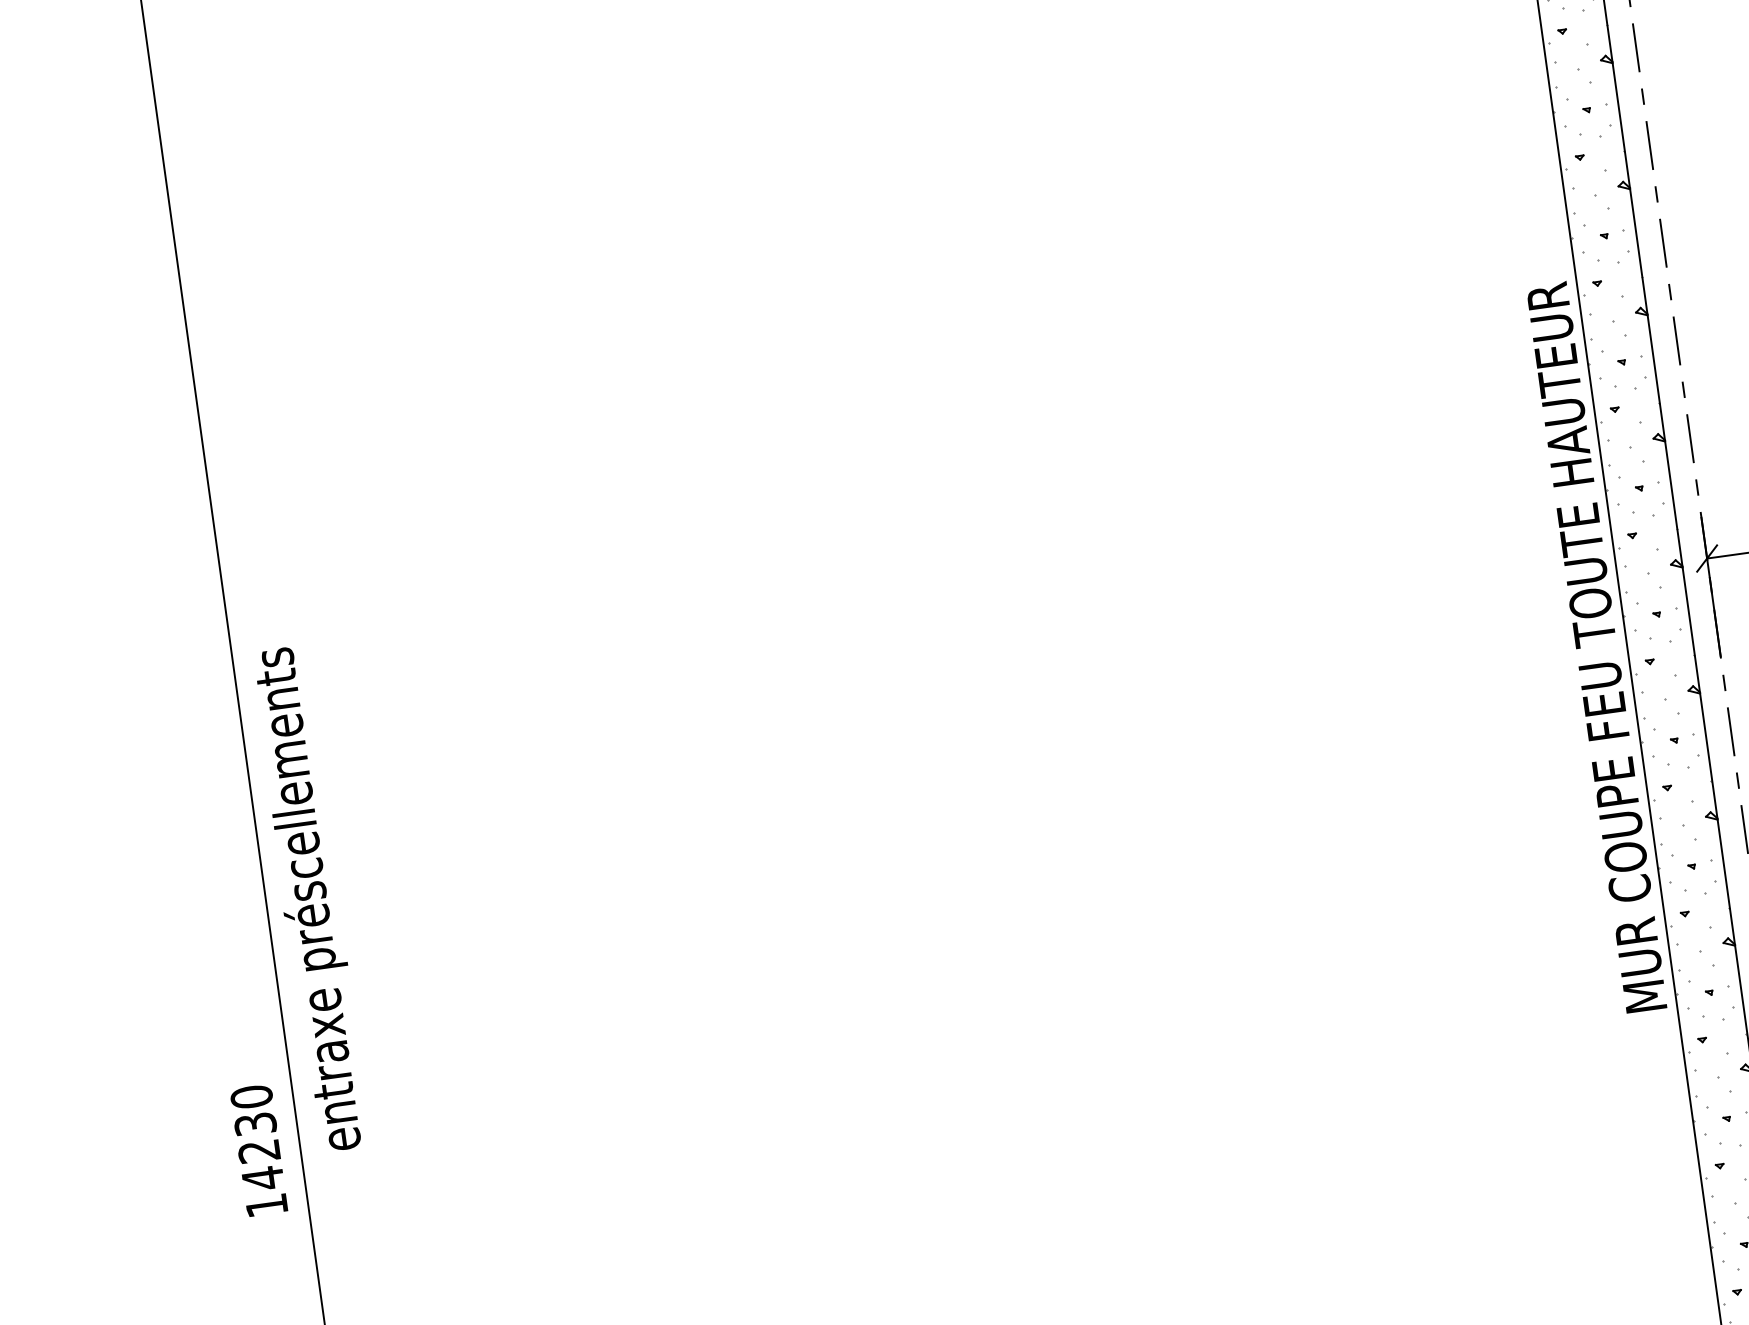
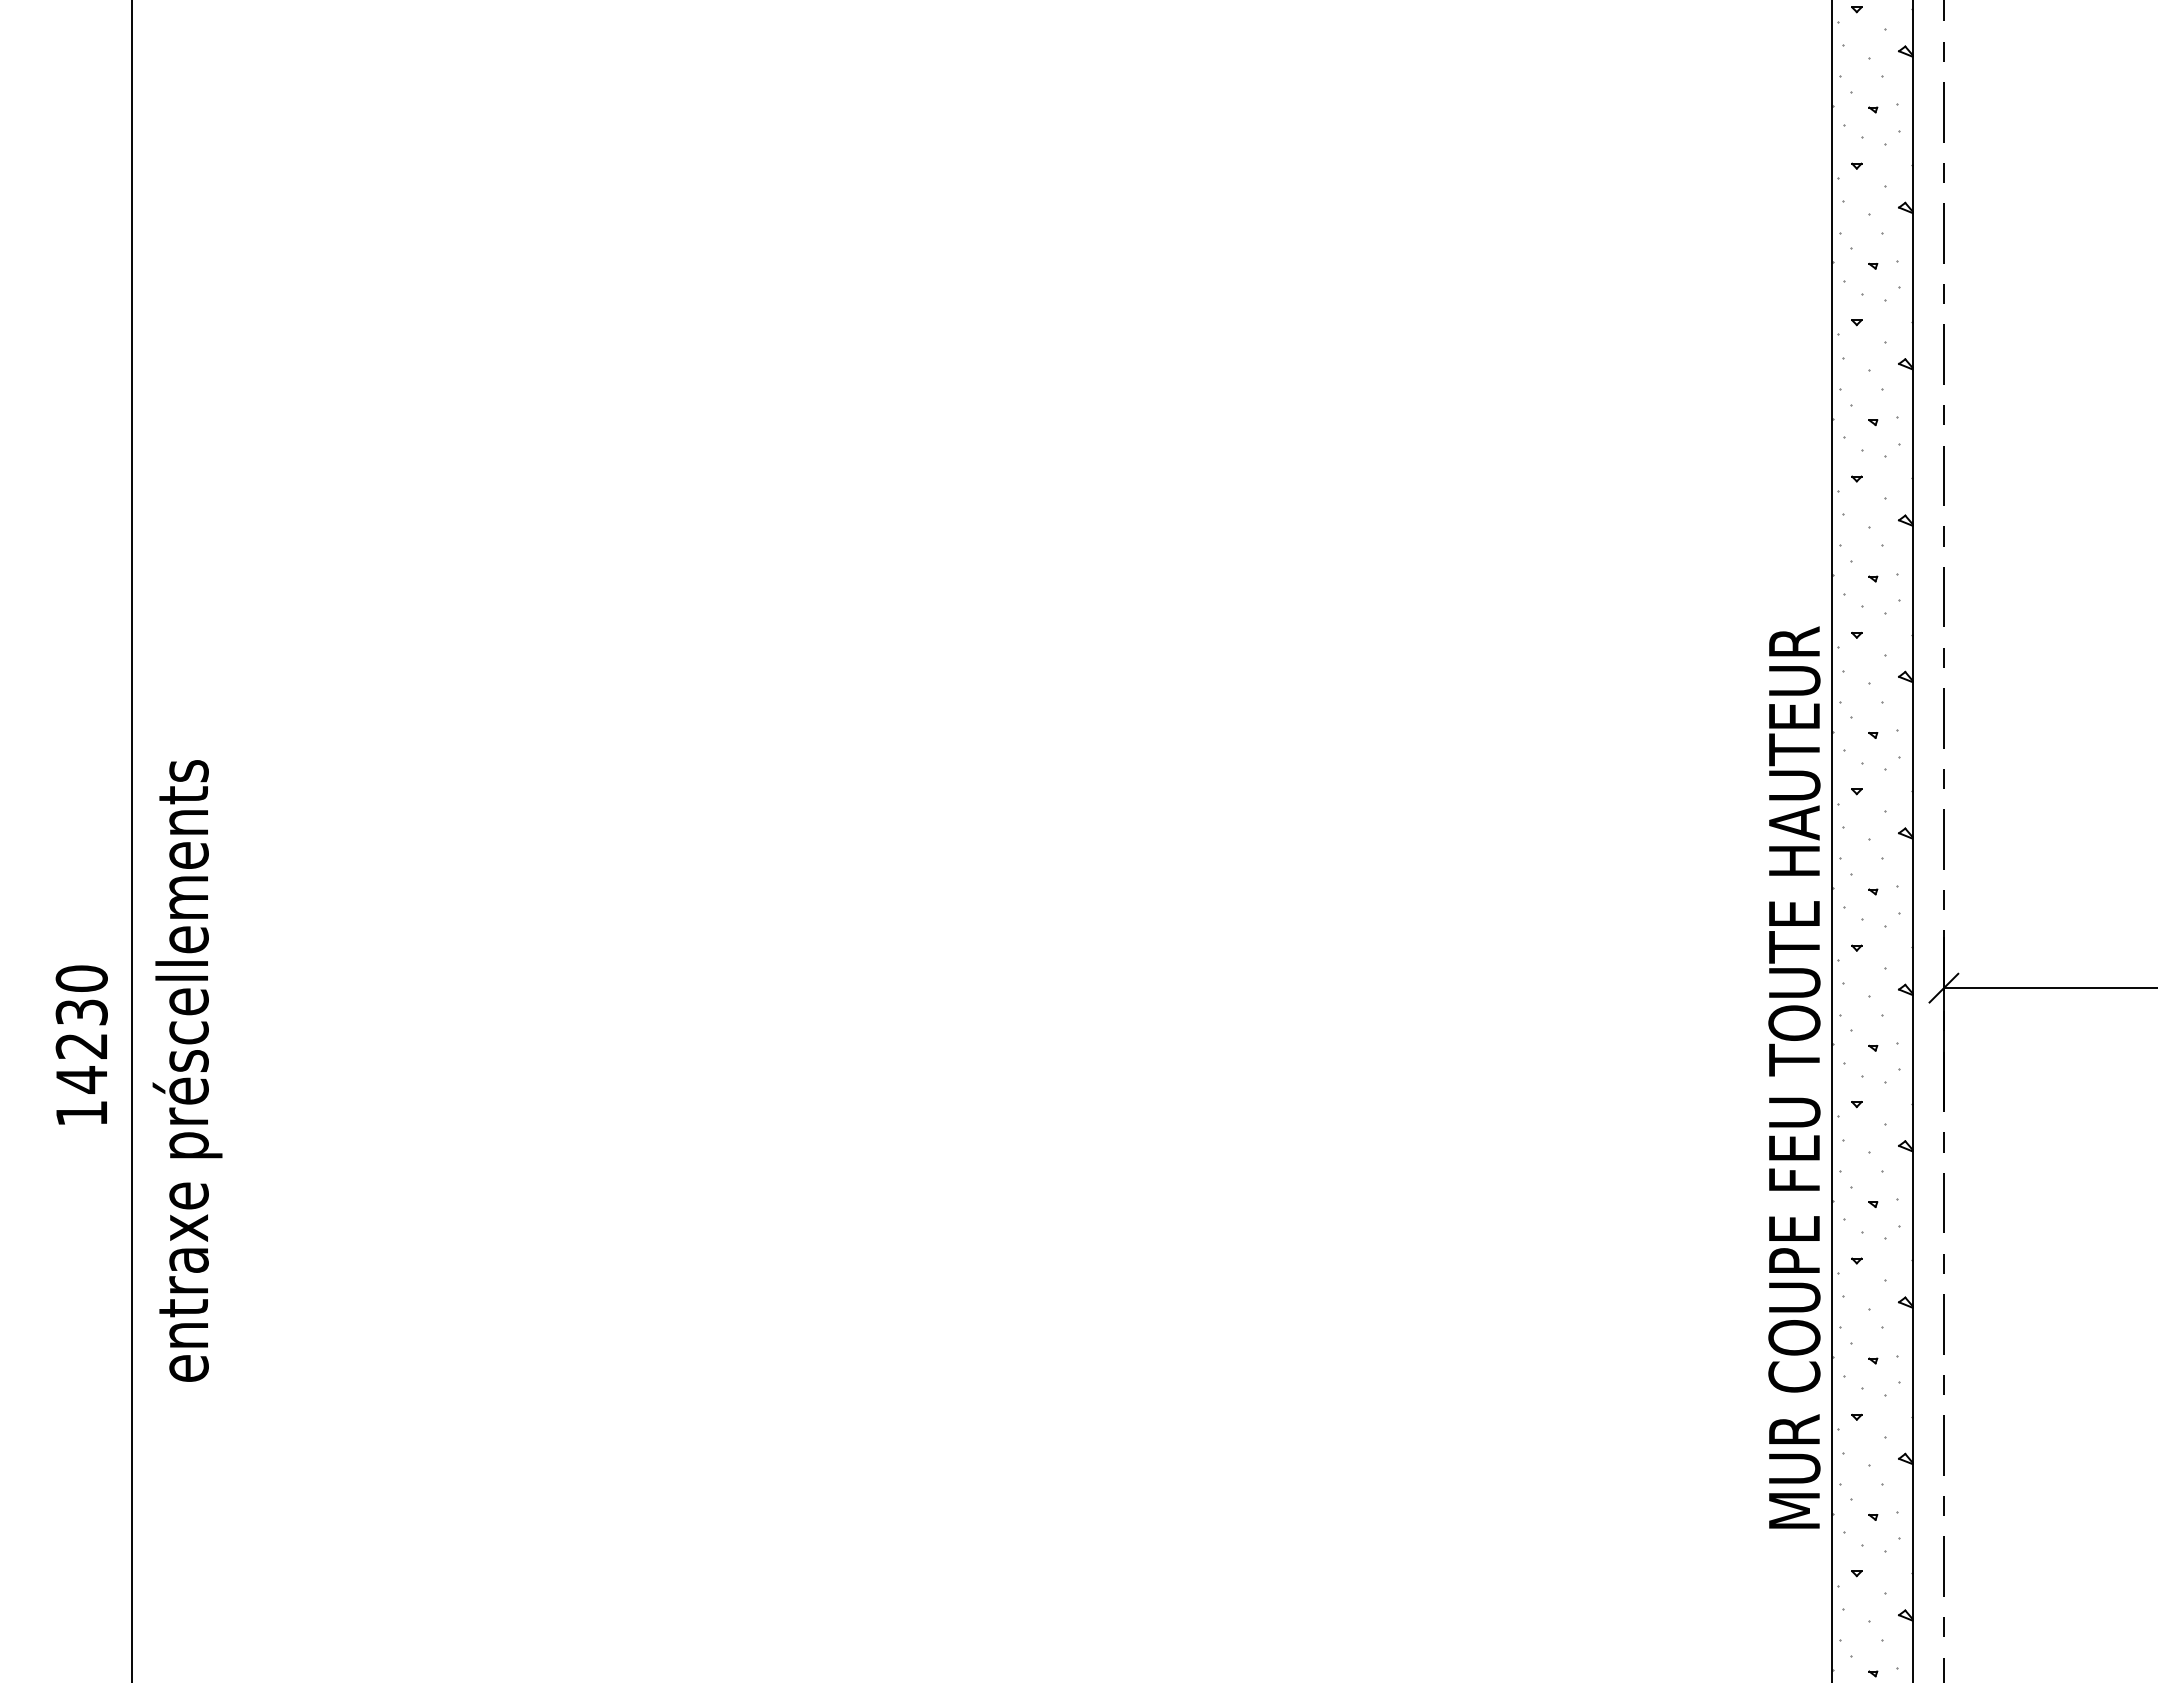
text: (310, 898) -> (187, 1070), moved
text: (258, 1150) -> (81, 1044), moved

